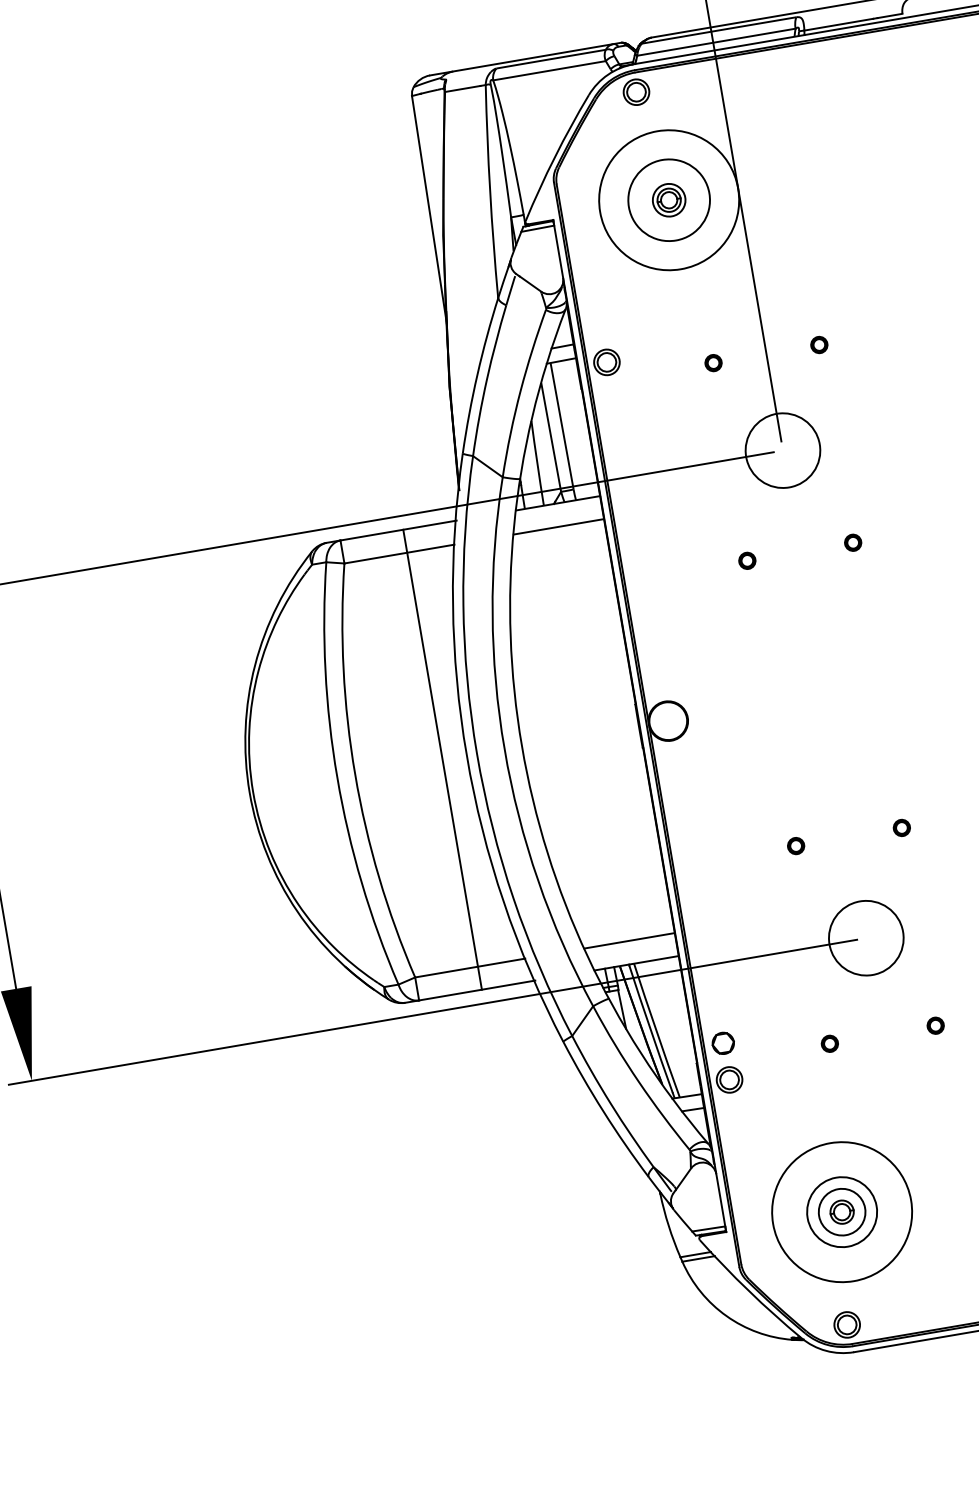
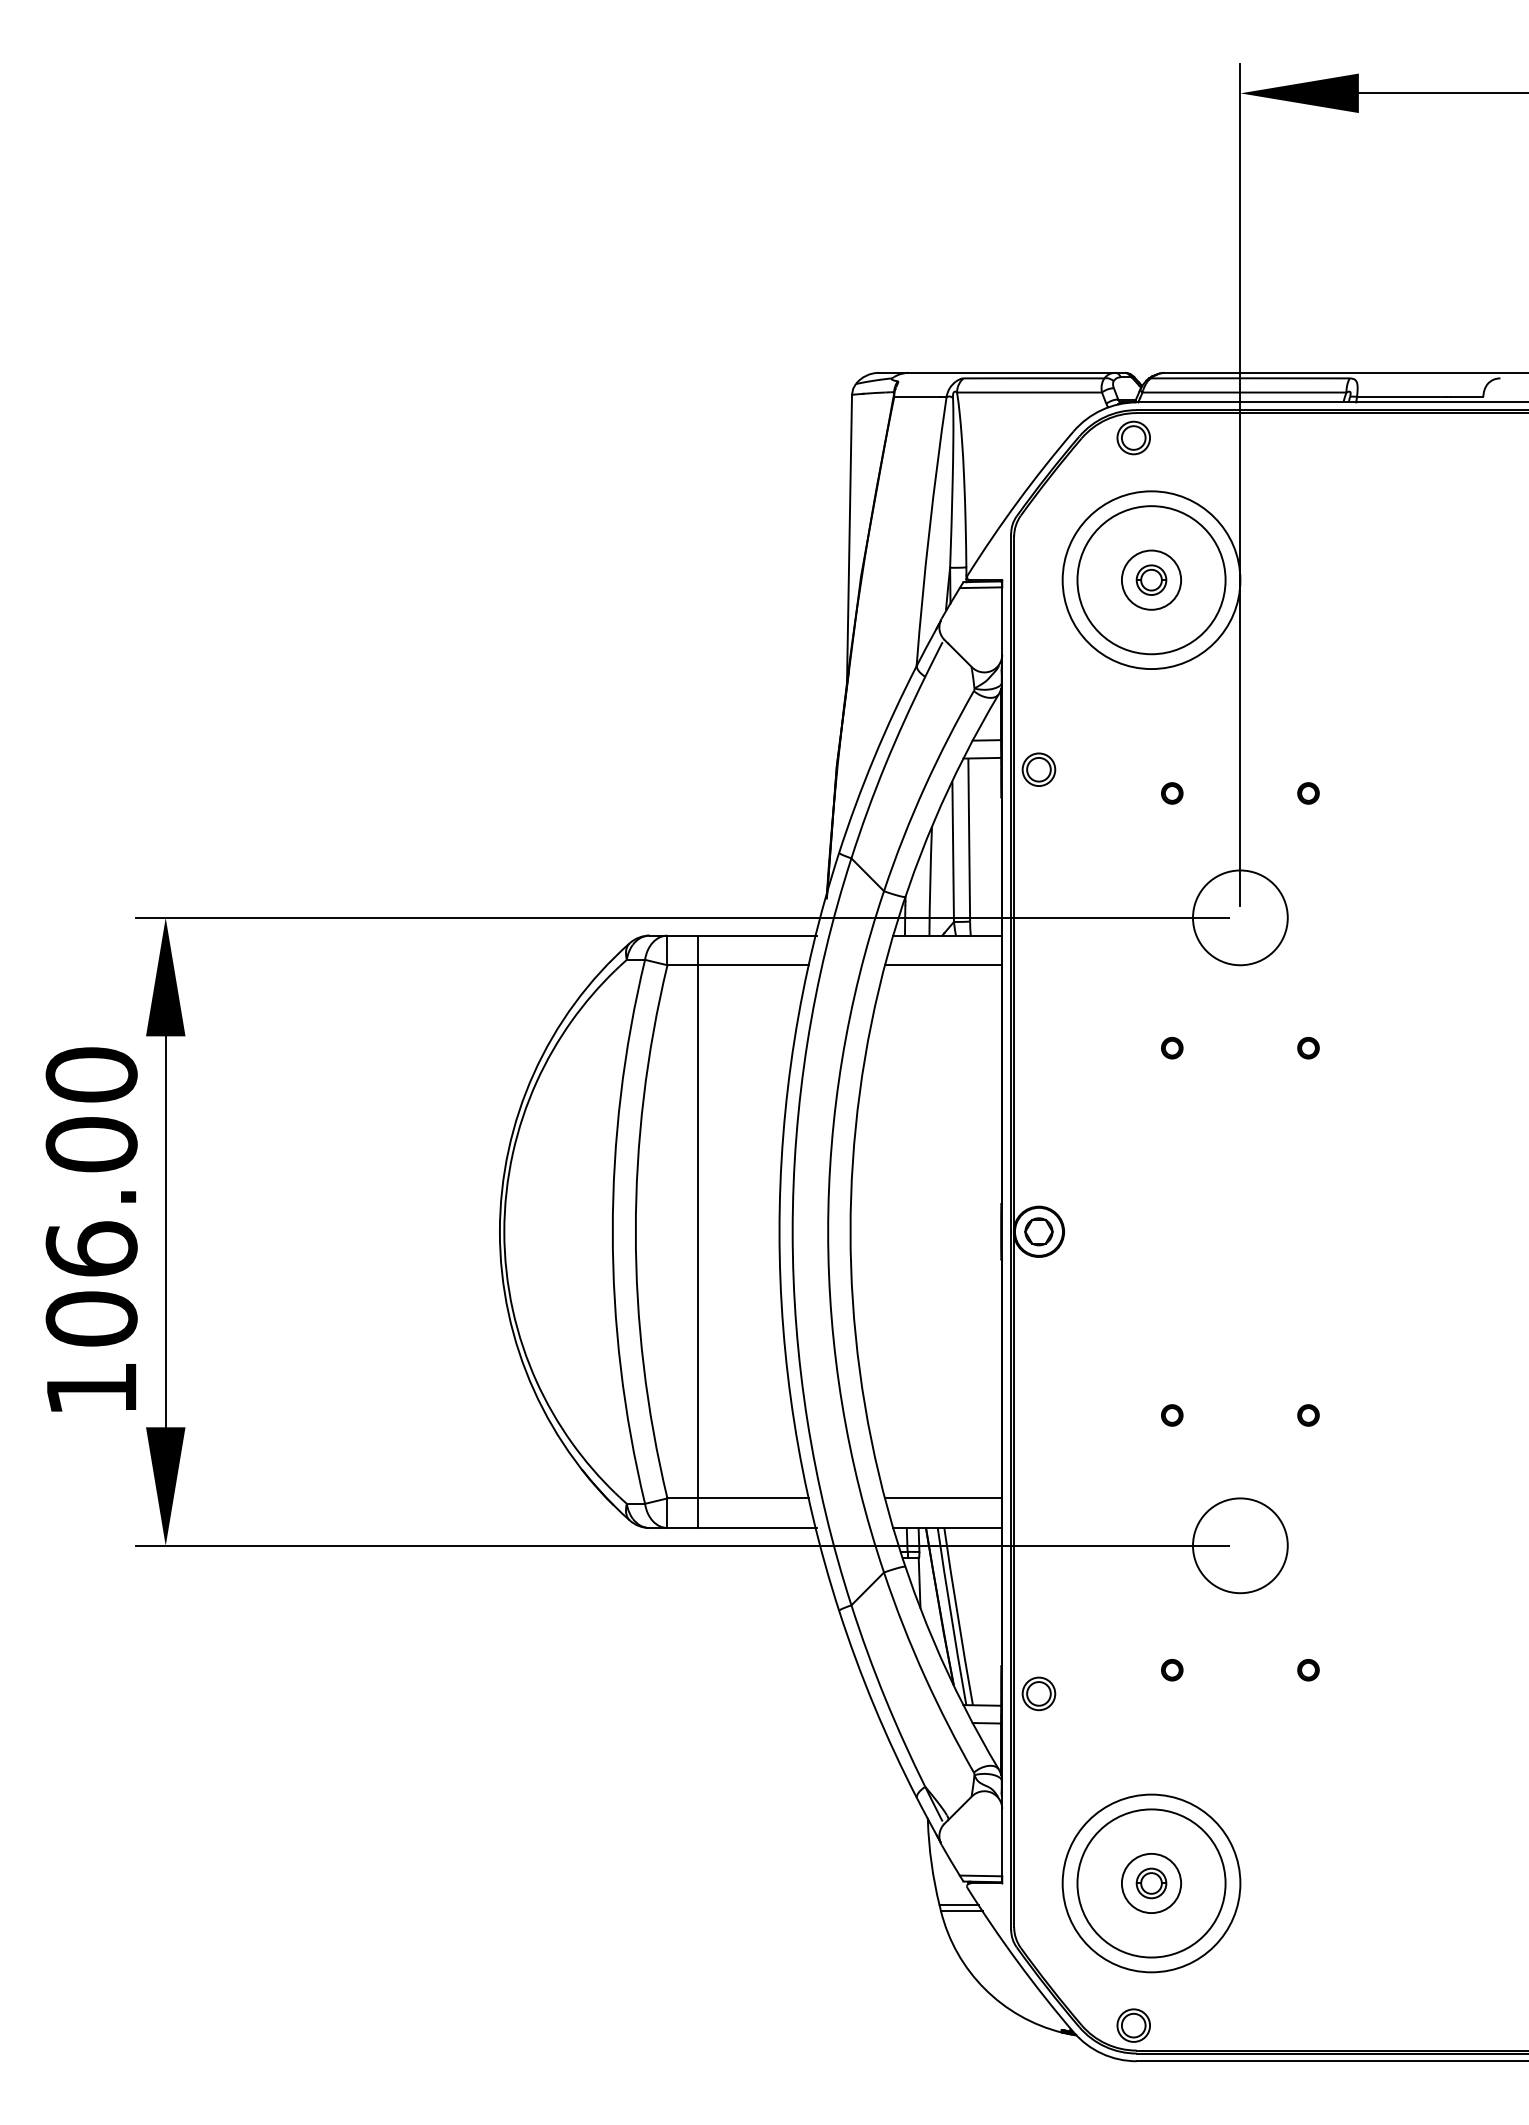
circle: (669, 199) -> (1151, 579), size x1.43
circle: (669, 200) -> (1151, 580), size x1.43
line: (442, 759) -> (698, 1231), moved
circle: (722, 1043) -> (1038, 1231), moved
circle: (842, 1212) -> (1151, 1883), size x1.67

